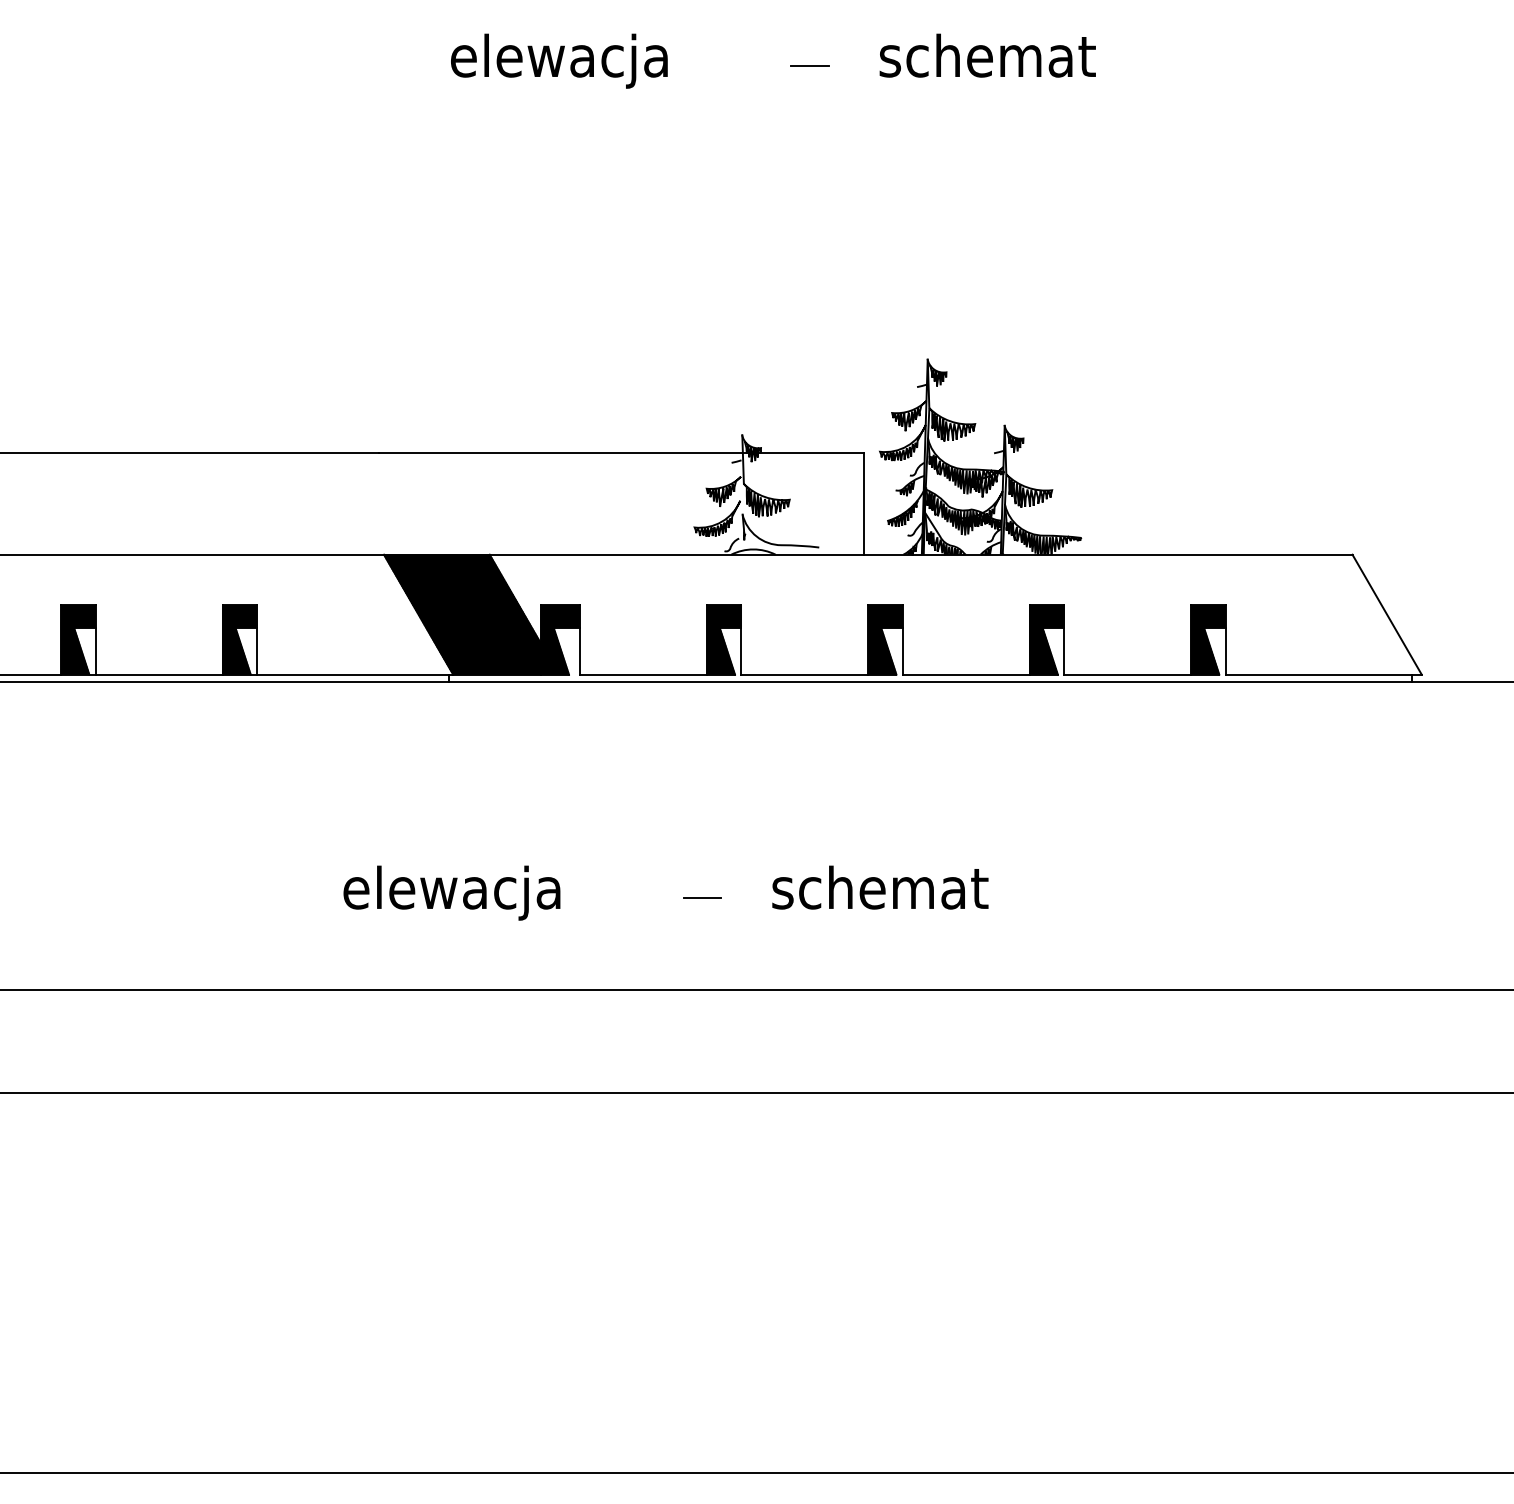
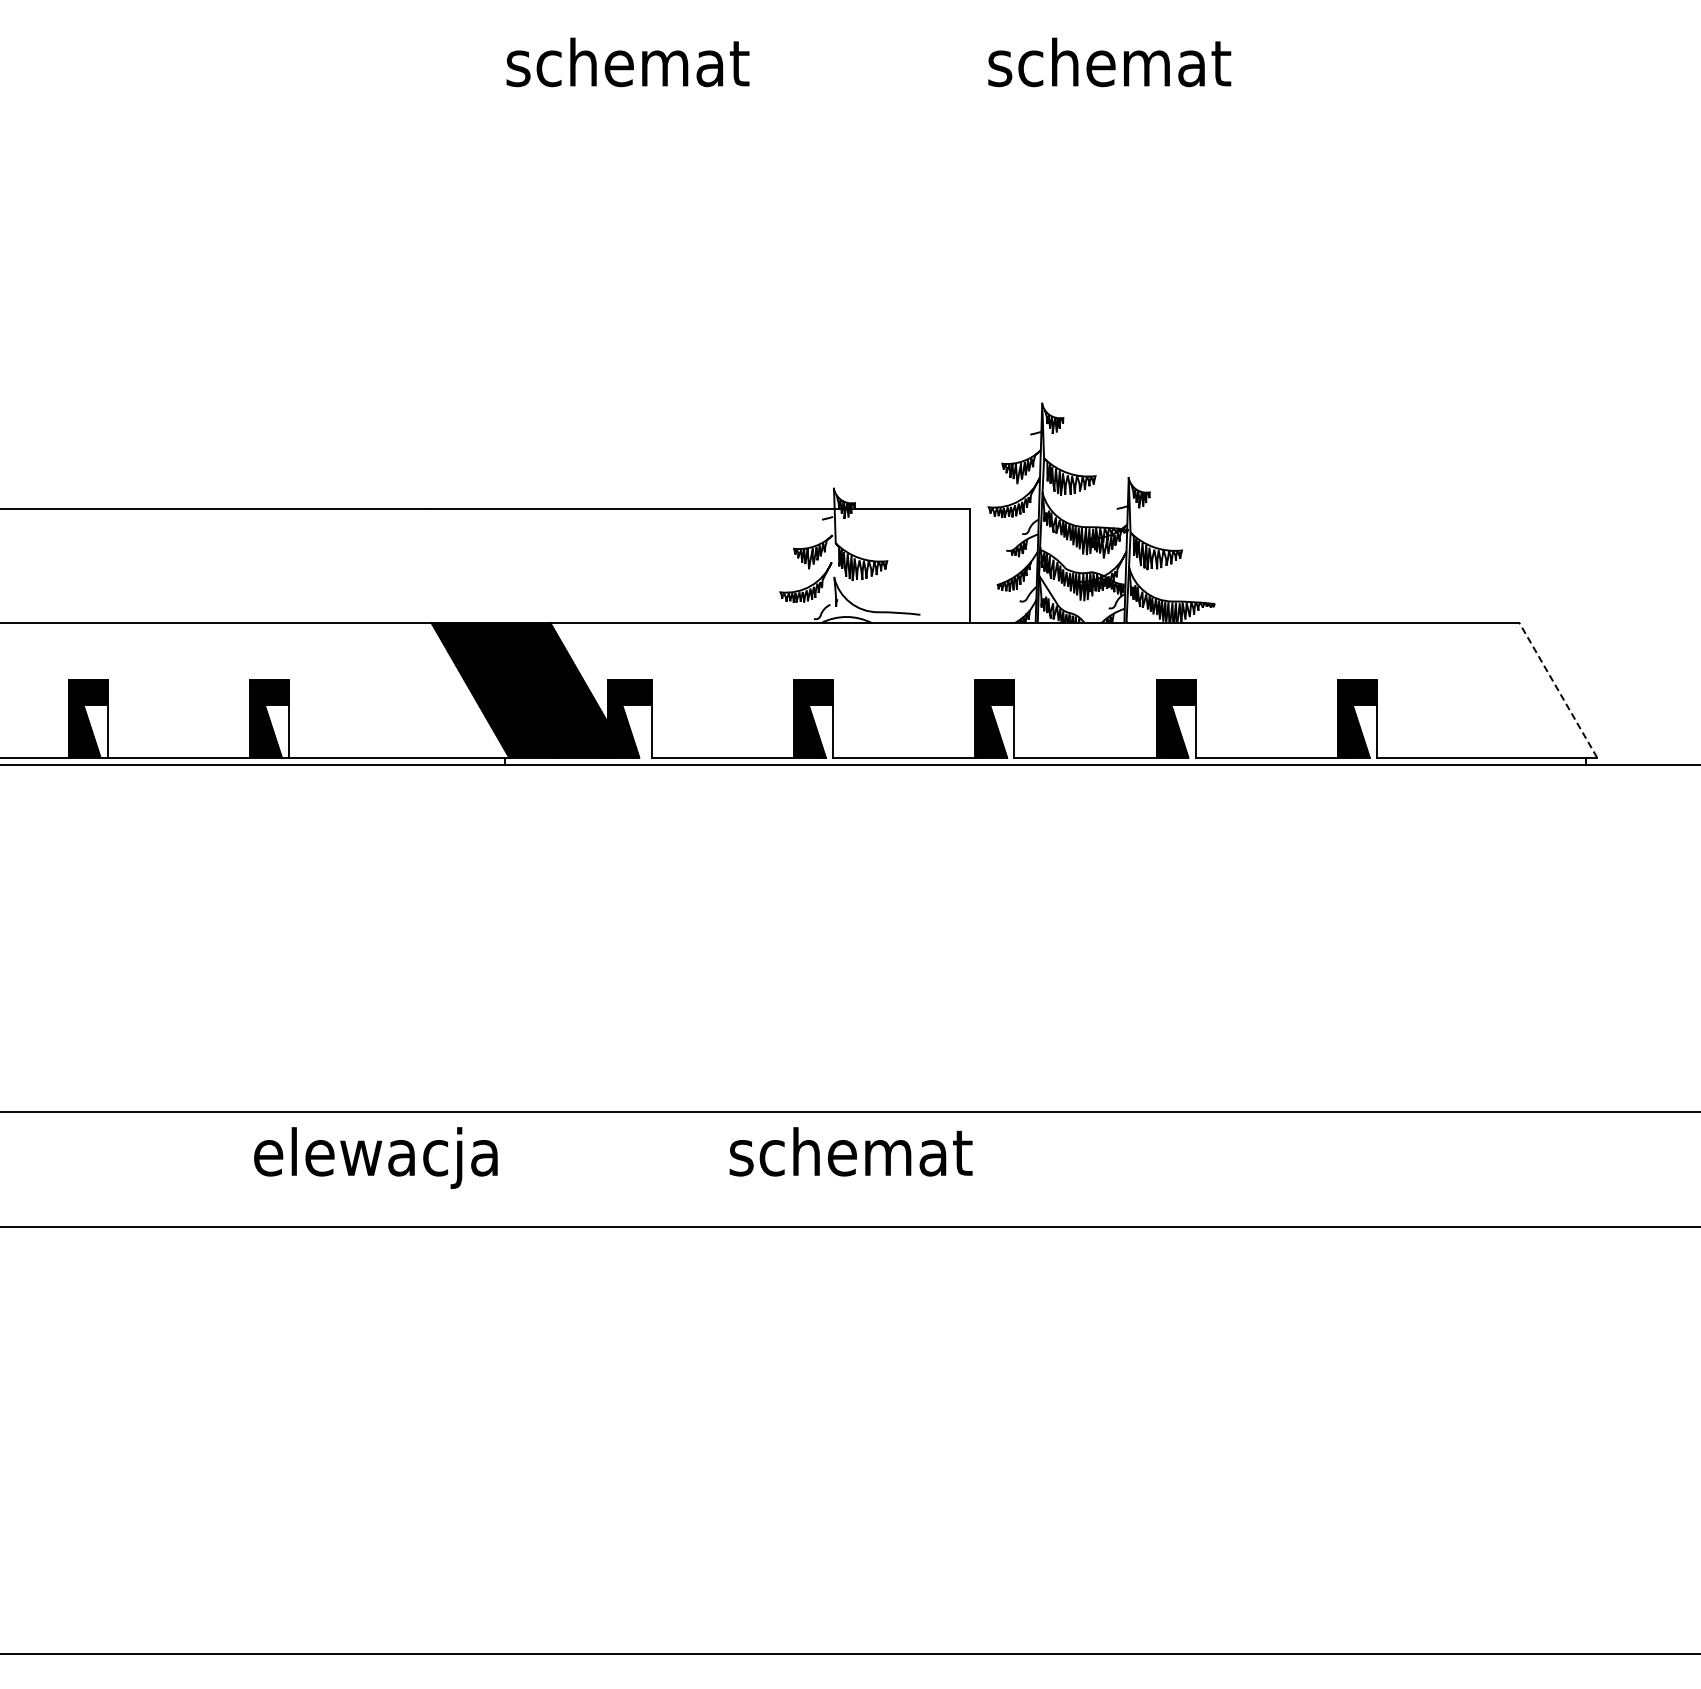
text: (559, 61) -> (628, 68), elewacja -> schemat
line: (810, 65) -> (910, 73), removed
line: (1387, 614) -> (1558, 690), solid -> dashed
text: (879, 887) -> (850, 1151), moved
text: (451, 892) -> (375, 1157), moved
line: (702, 898) -> (789, 1008), removed

